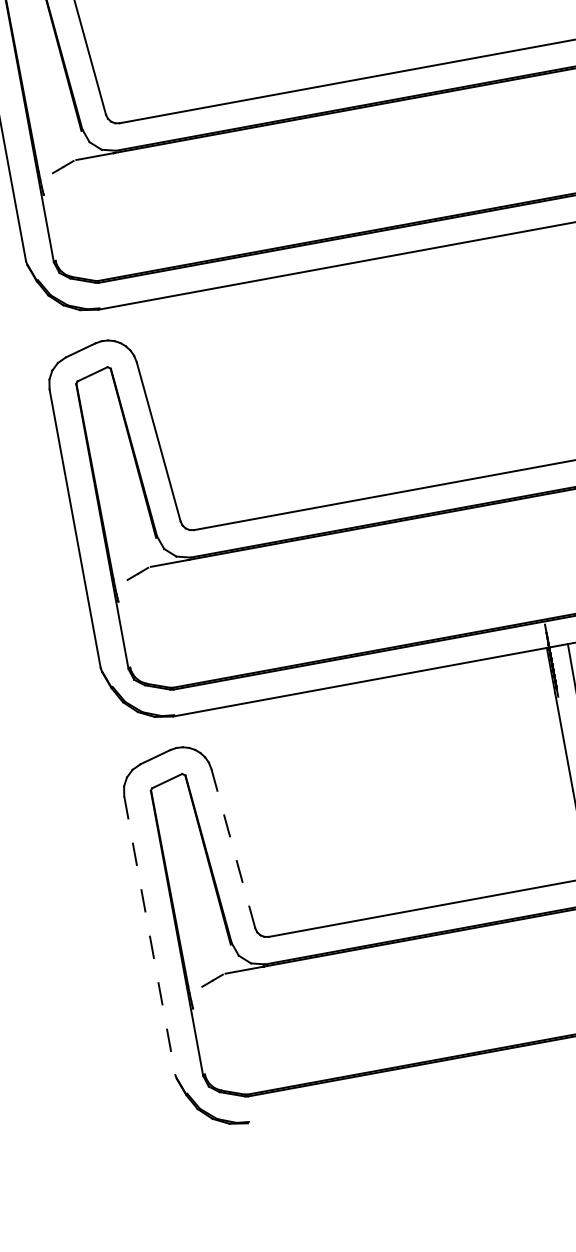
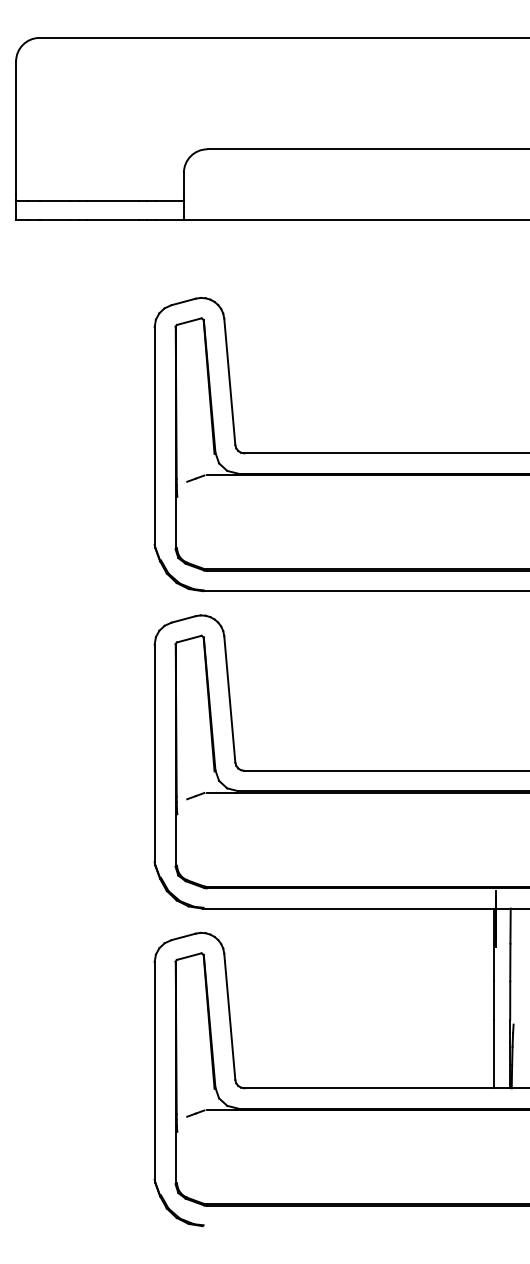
line: (232, 848) -> (229, 1016), dashed -> solid
line: (149, 935) -> (154, 1070), dashed -> solid

